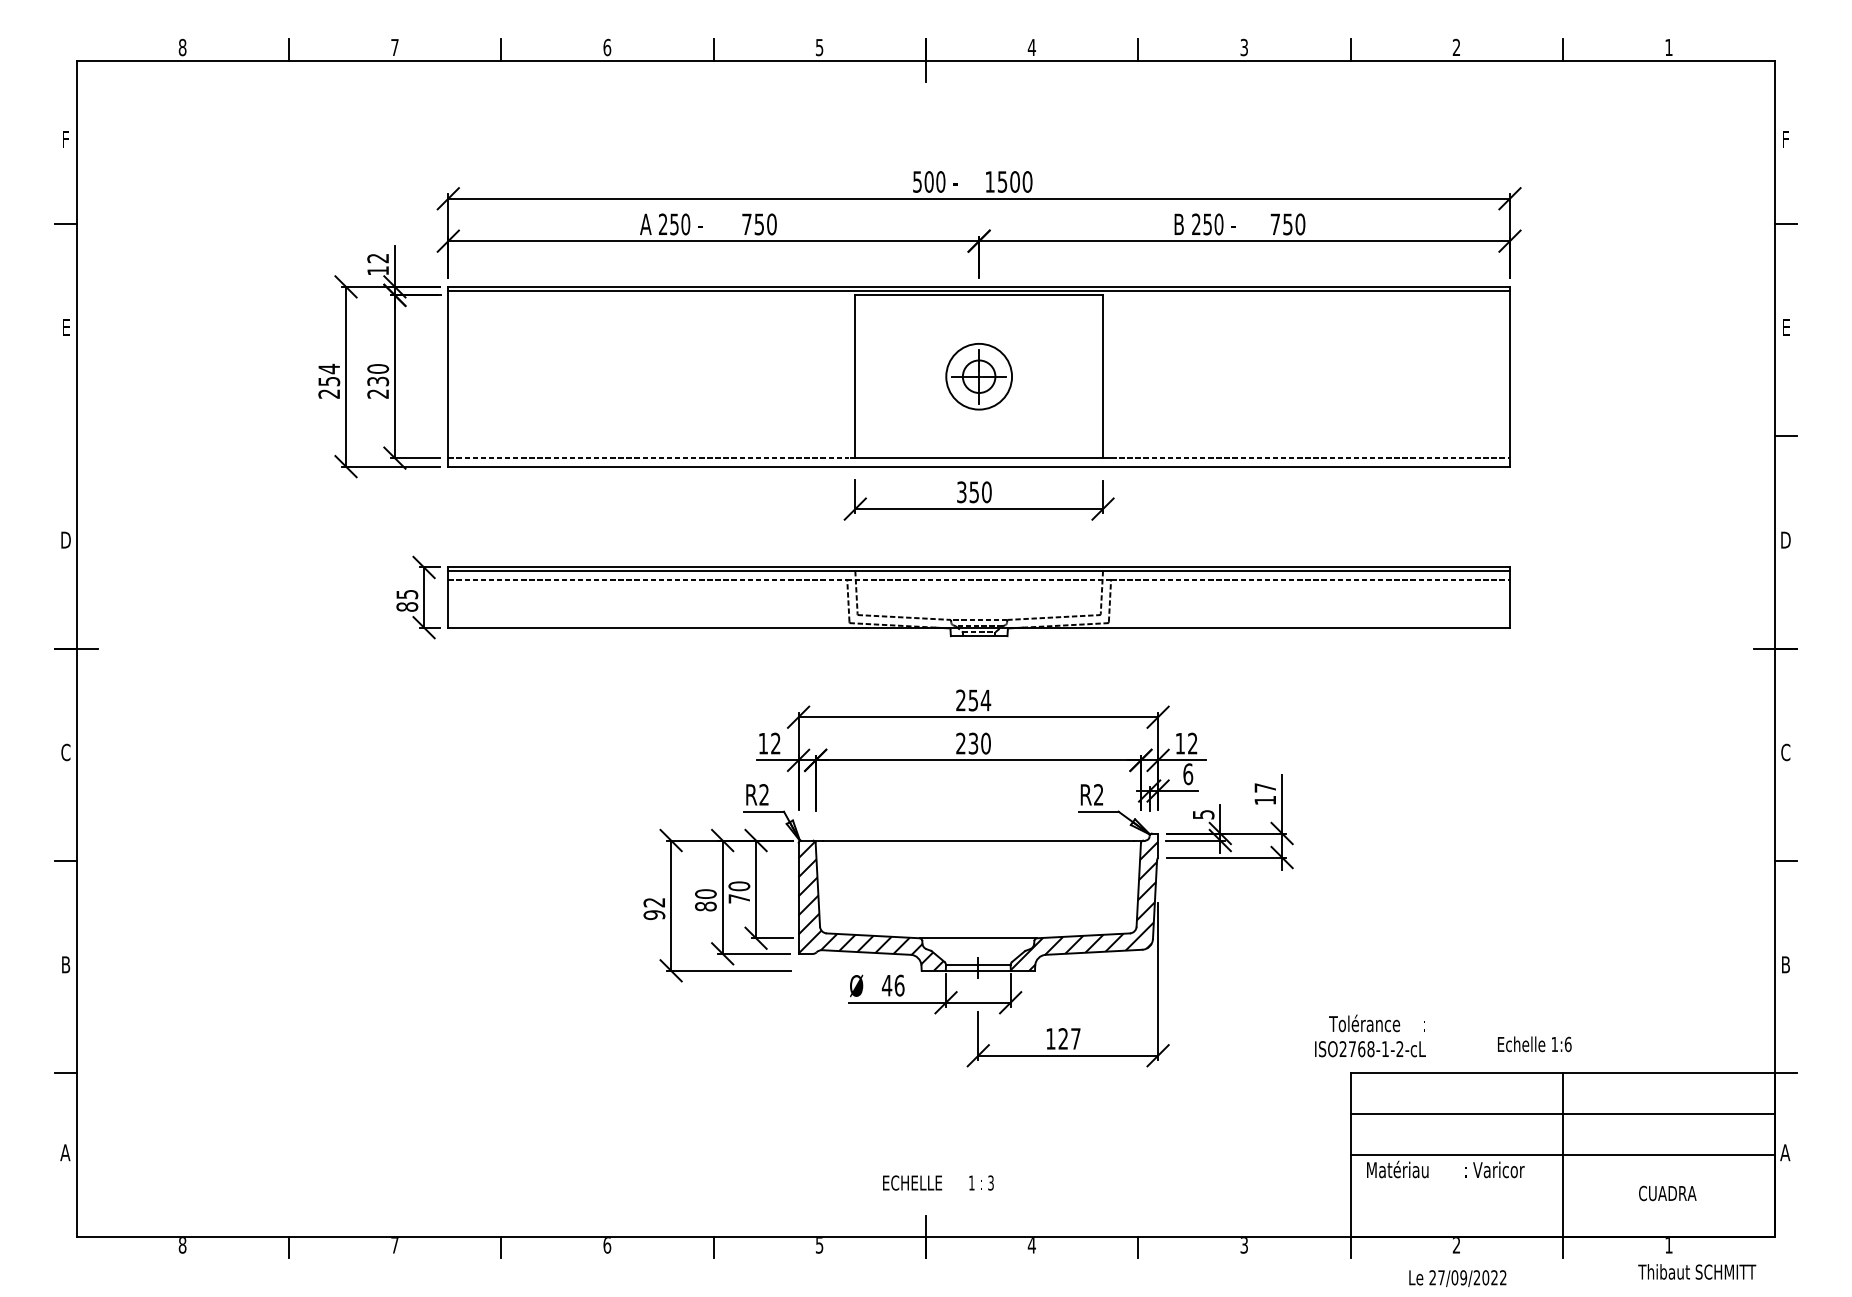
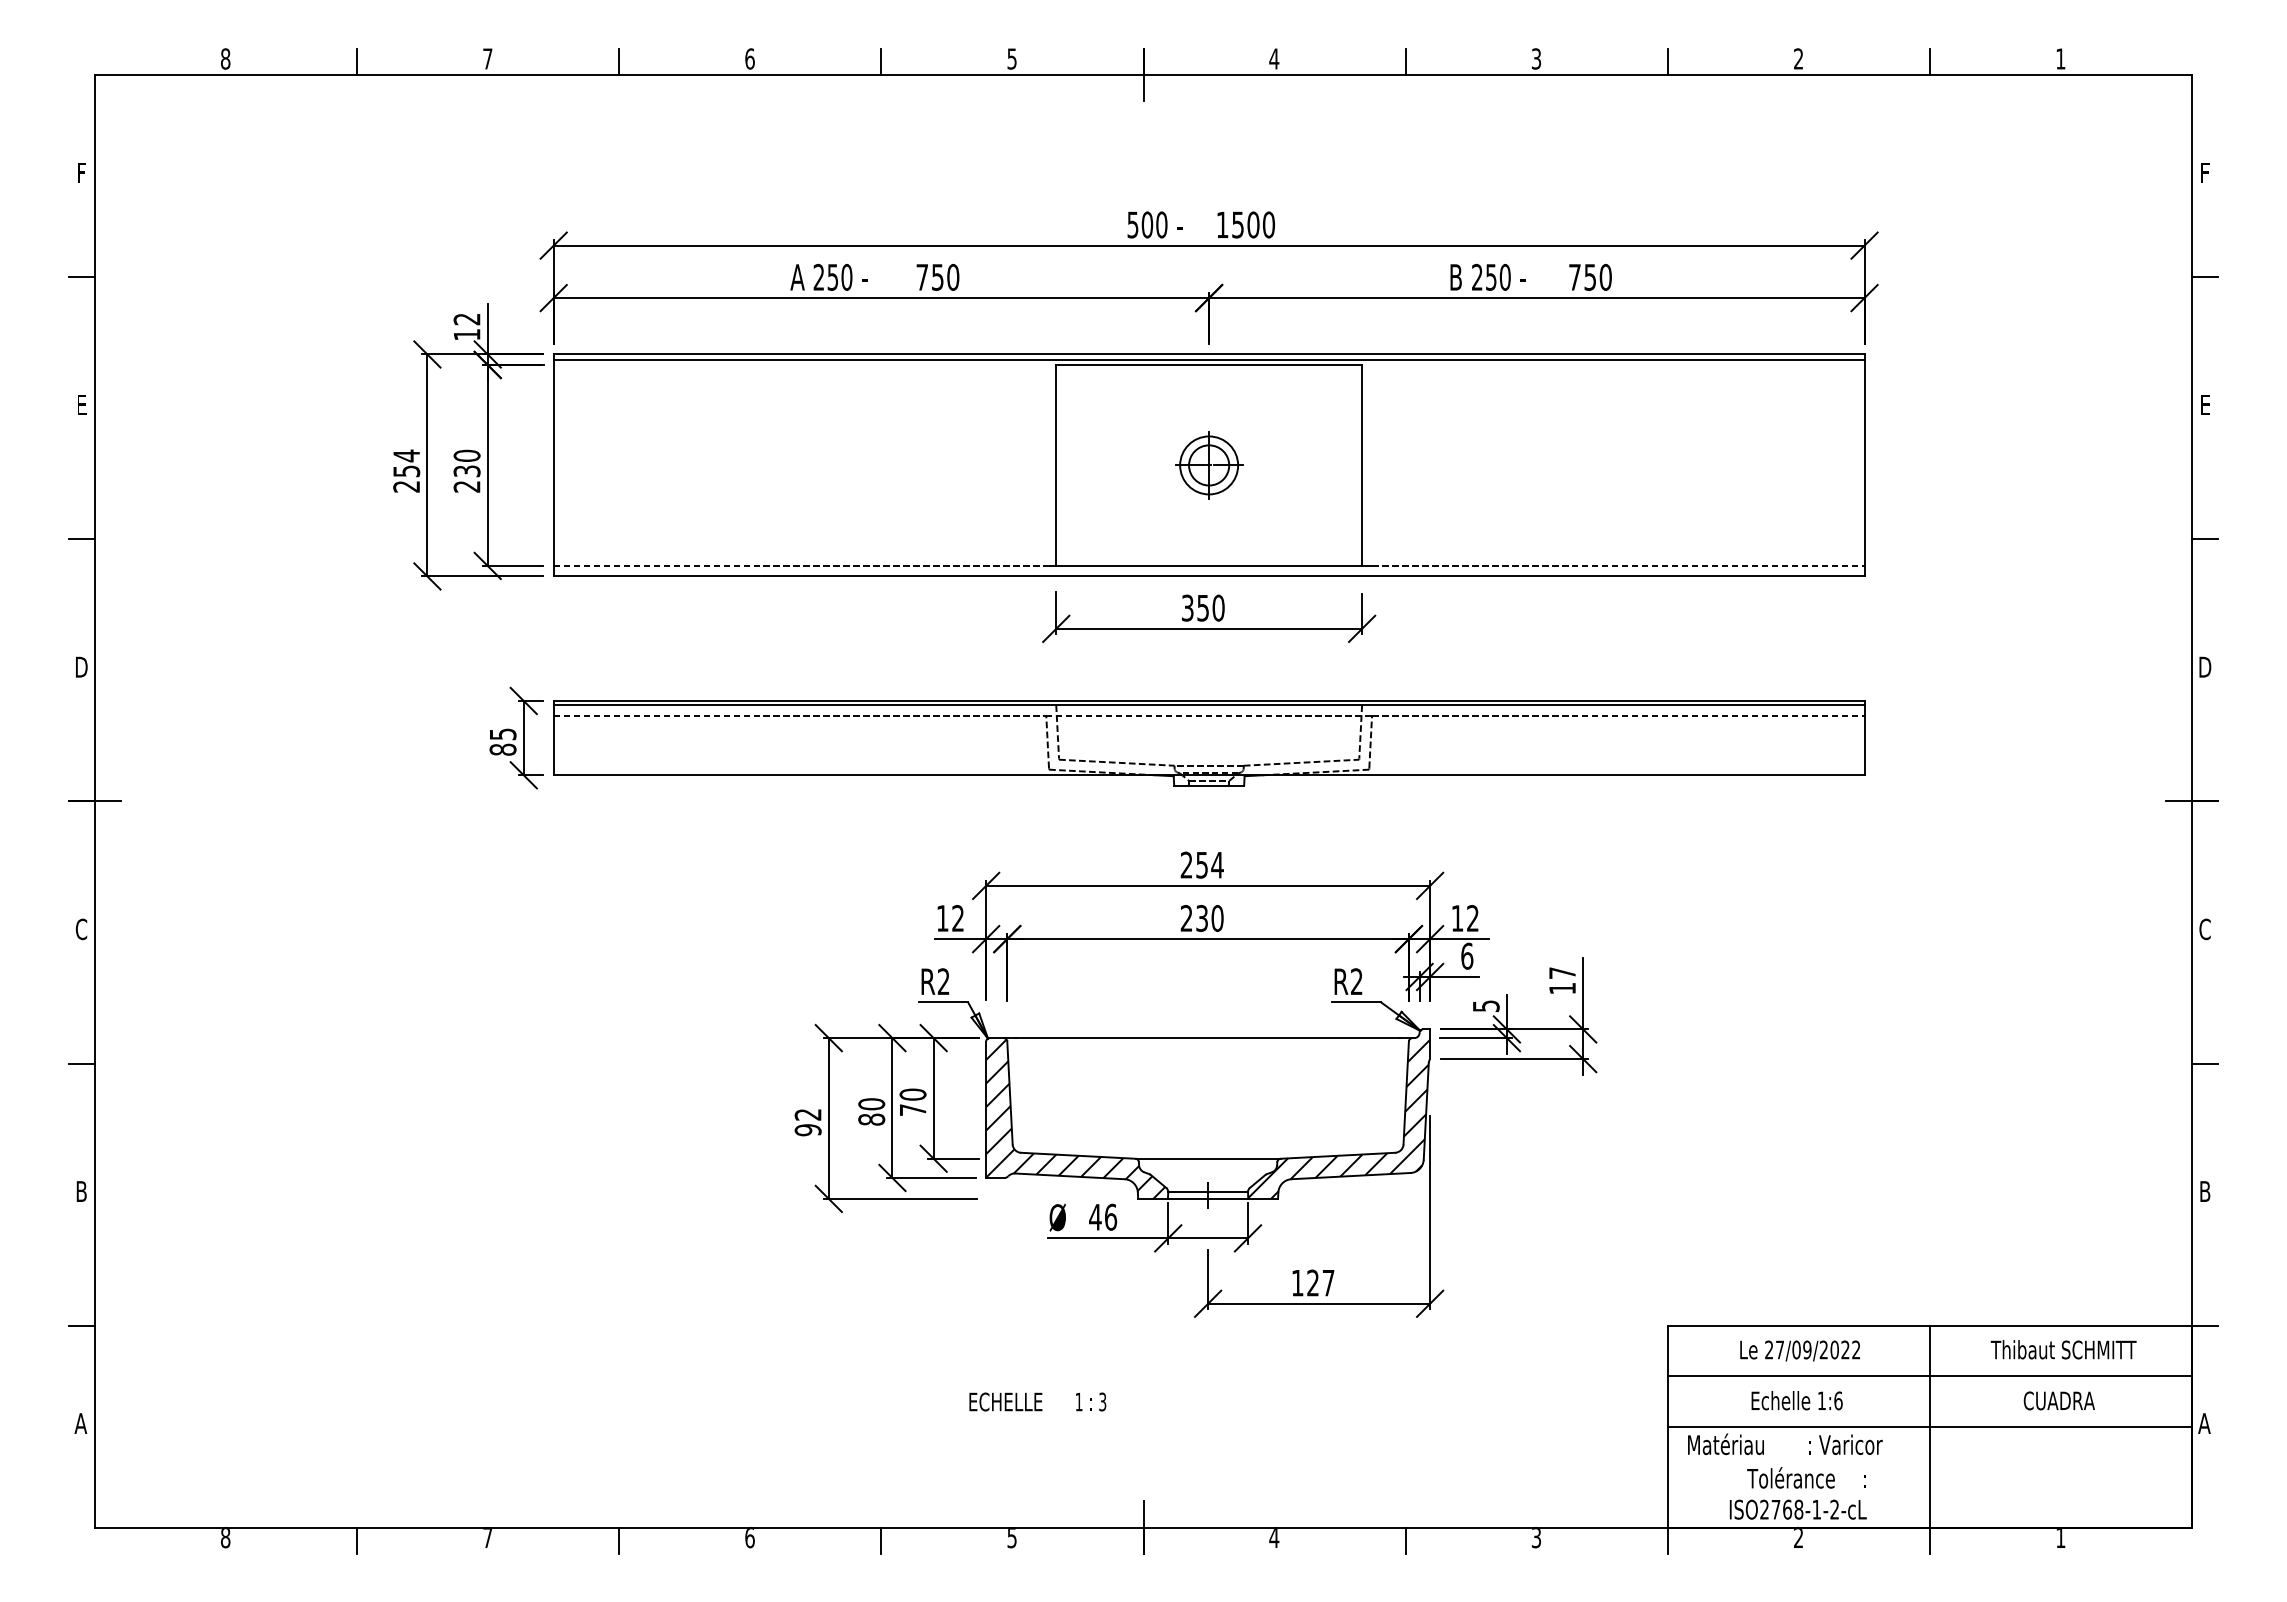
circle: (979, 376) -> (1209, 465), size x0.71
line: (65, 436) -> (81, 539), added
text: (1369, 1036) -> (1797, 1493), moved
text: (1534, 1044) -> (1796, 1400), moved
text: (938, 1182) -> (1037, 1401), moved
text: (1667, 1193) -> (2058, 1400), moved
text: (1697, 1271) -> (2063, 1349), moved
text: (1457, 1278) -> (1799, 1350), moved

